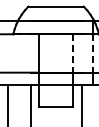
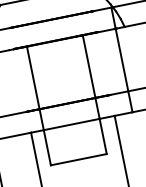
line: (73, 53) -> (89, 66), dashed -> solid
line: (93, 53) -> (122, 60), dashed -> solid

